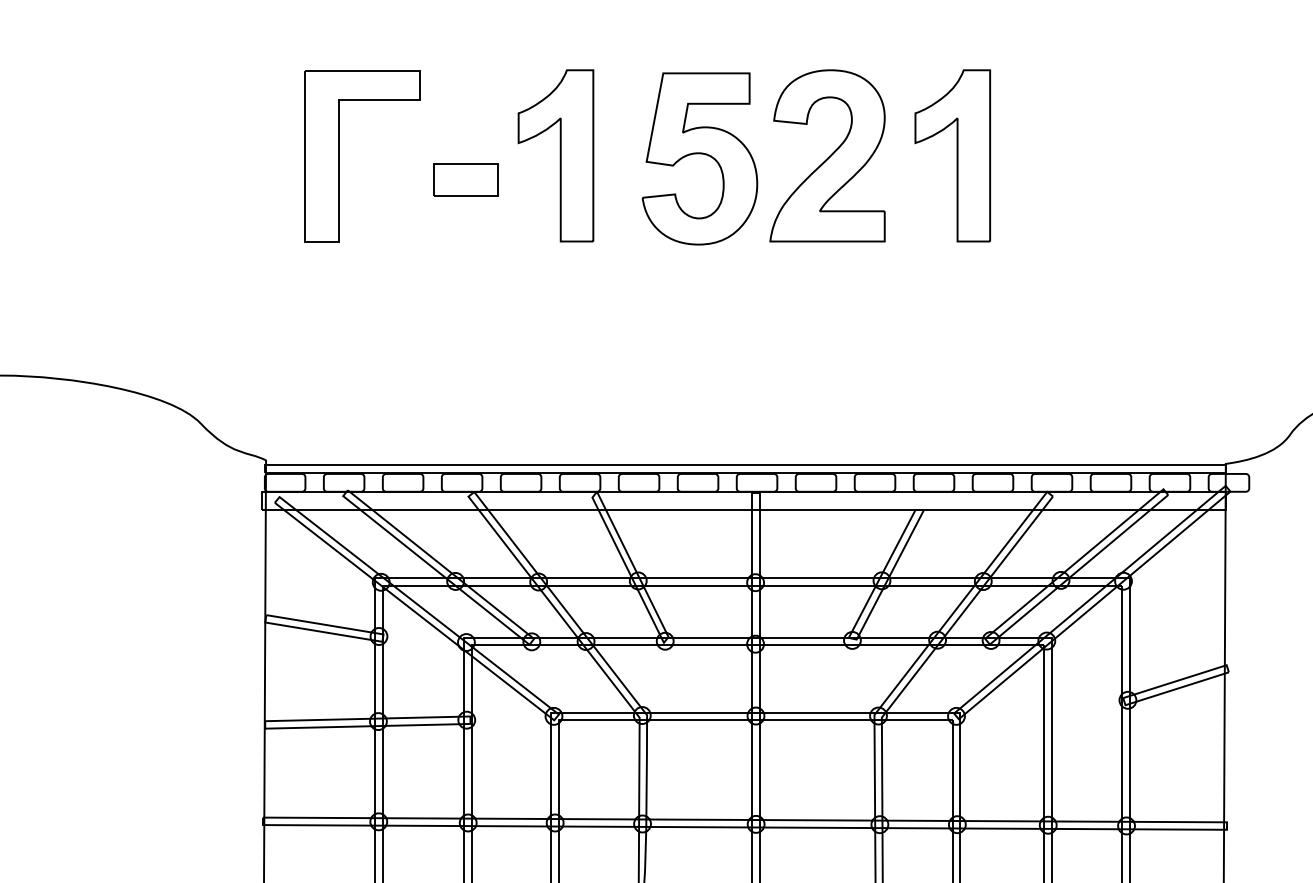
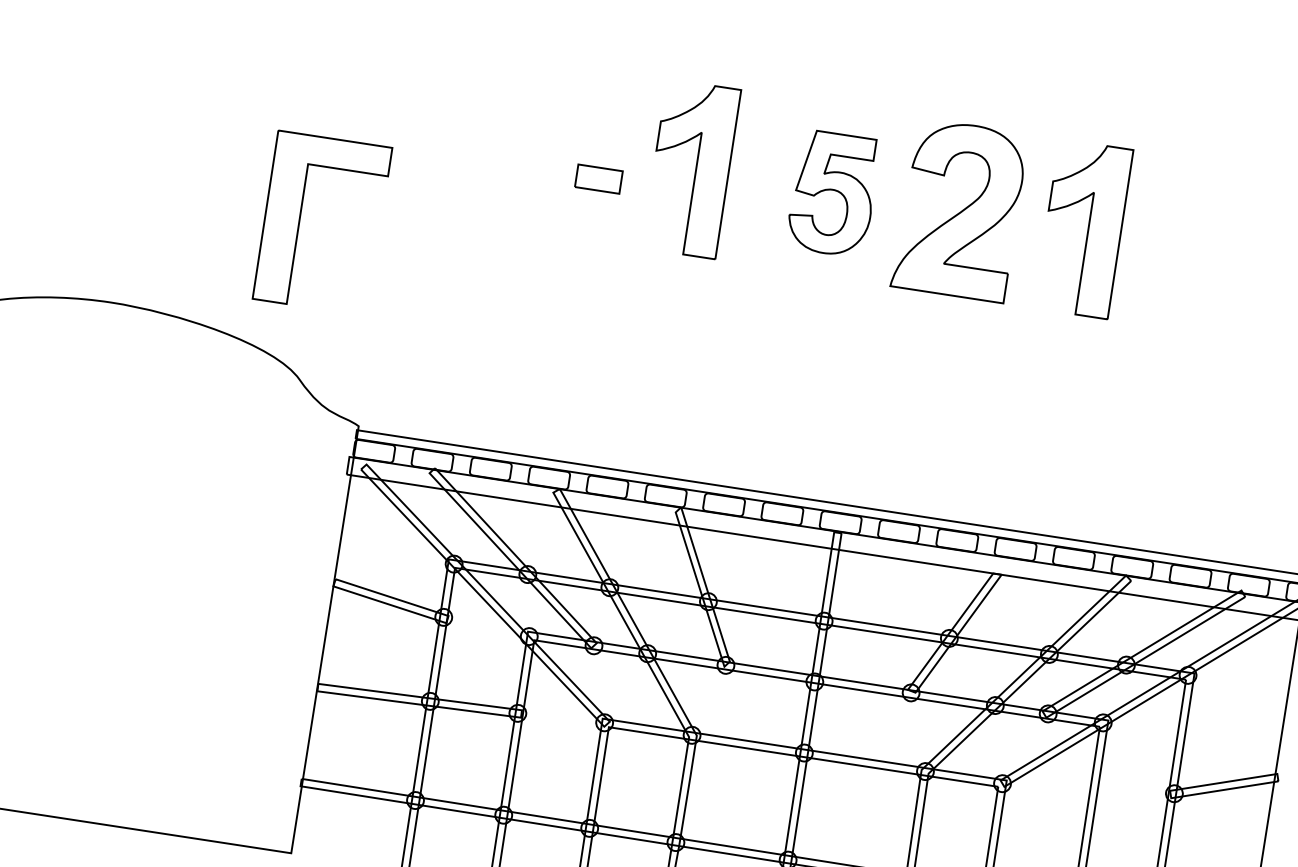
part: (339, 156) -> (299, 220), moved
part: (699, 158) -> (832, 193), size x0.7
part: (465, 179) -> (598, 178), size x0.7

